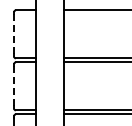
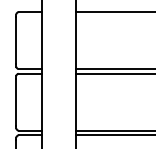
line: (13, 34) -> (15, 40), dashed -> solid
line: (13, 86) -> (15, 102), dashed -> solid

